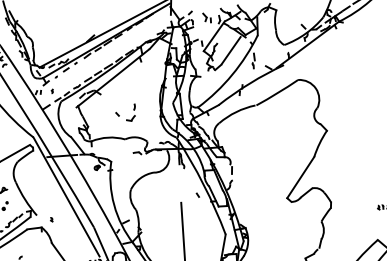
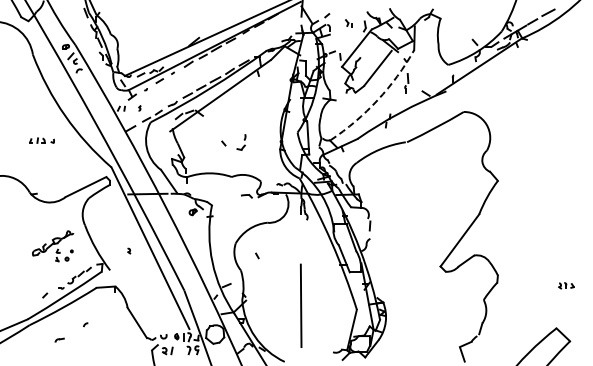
part: (206, 17) -> (348, 23), size x0.6
arc: (232, 75) -> (377, 100), solid -> dashed
part: (130, 112) -> (241, 142), size x0.7
line: (198, 194) -> (257, 255), moved
part: (51, 219) -> (129, 250), moved

